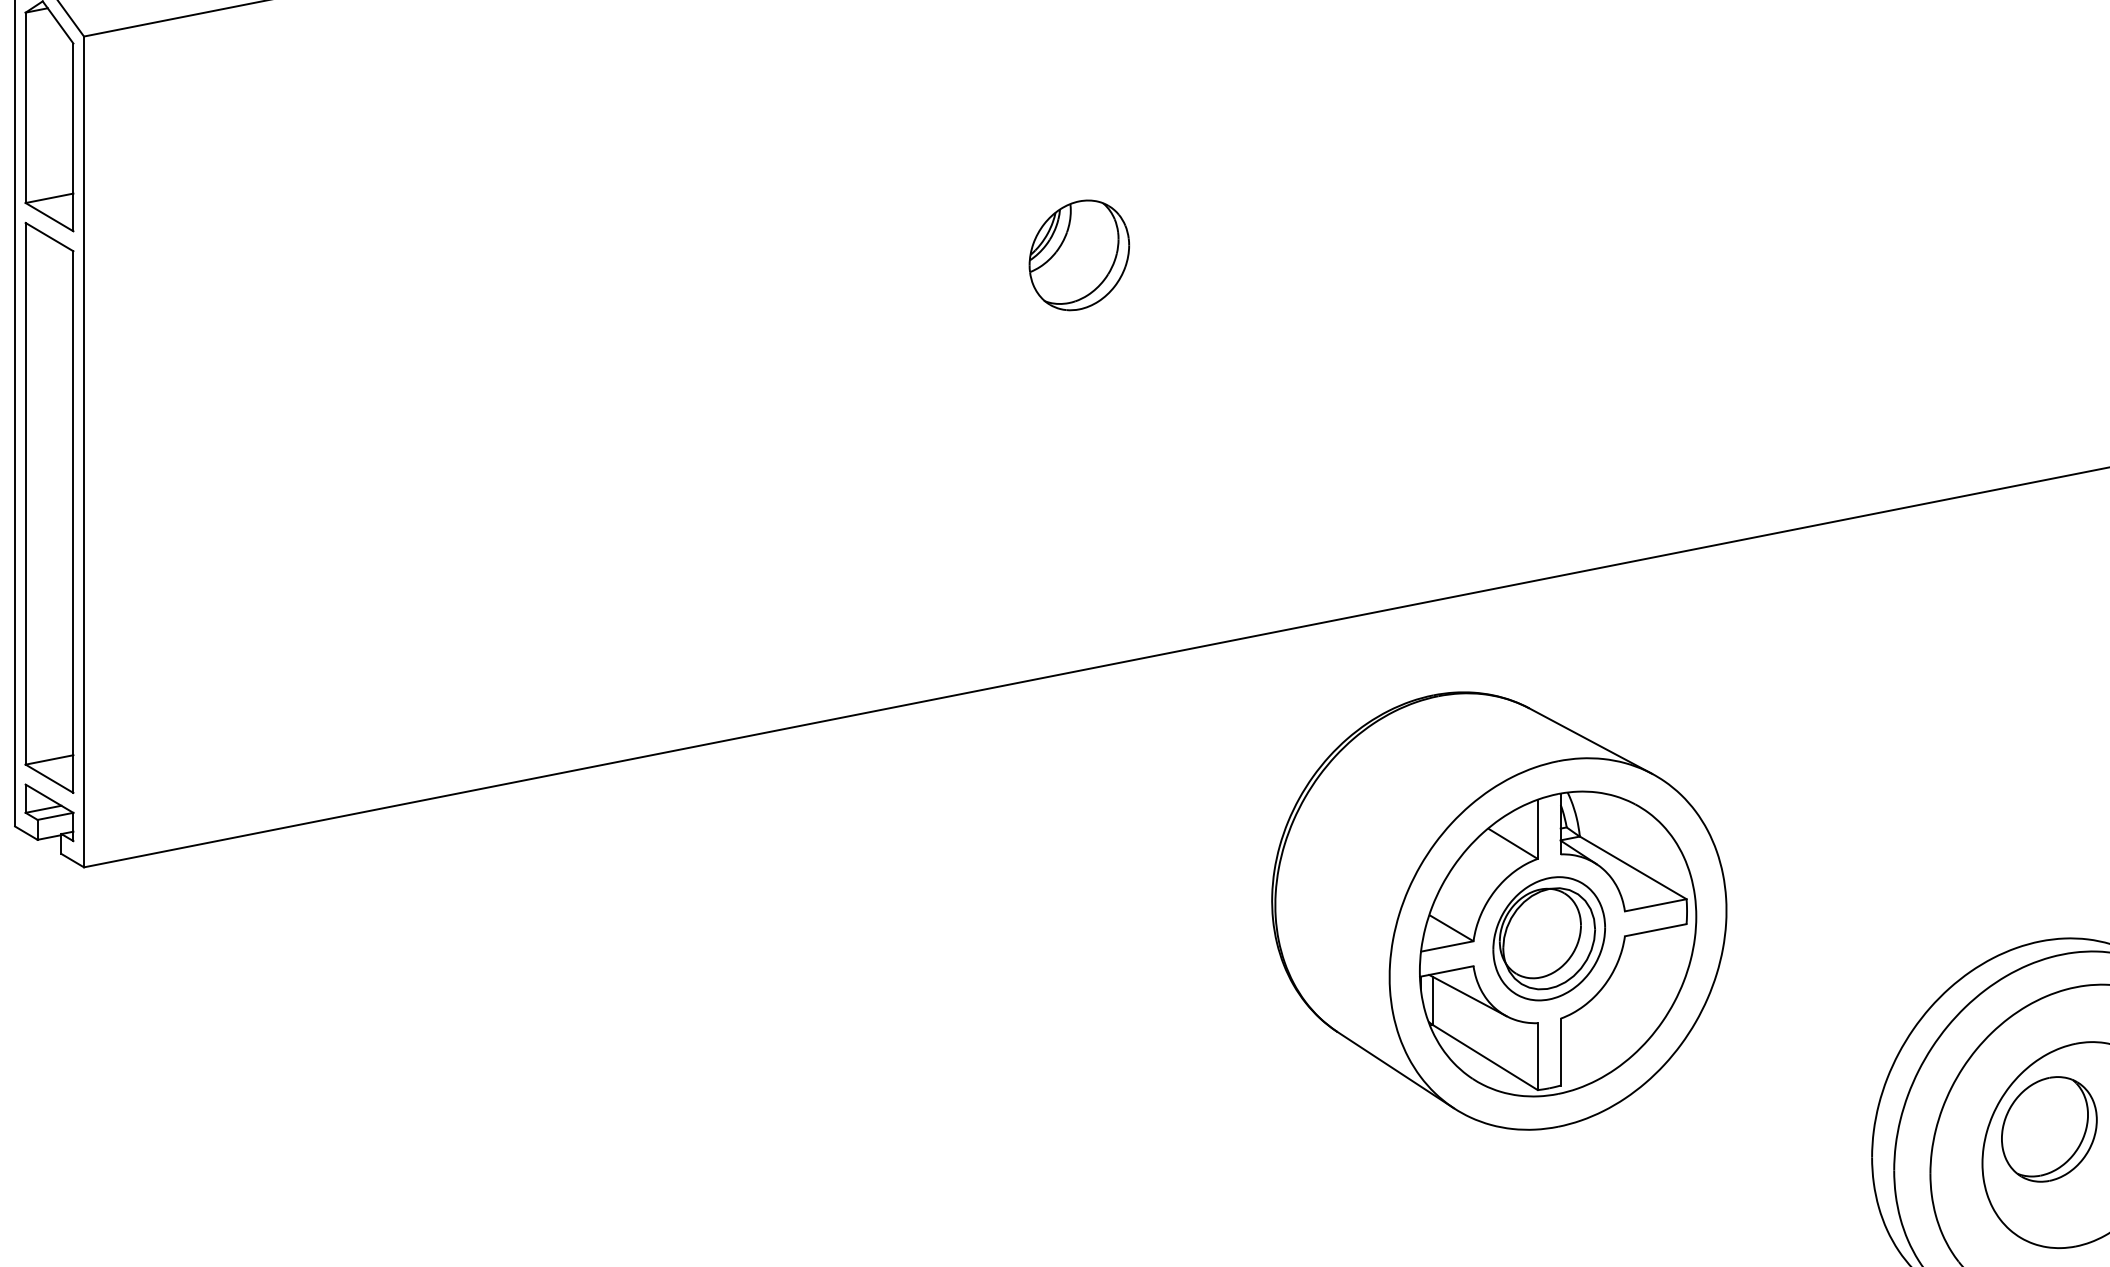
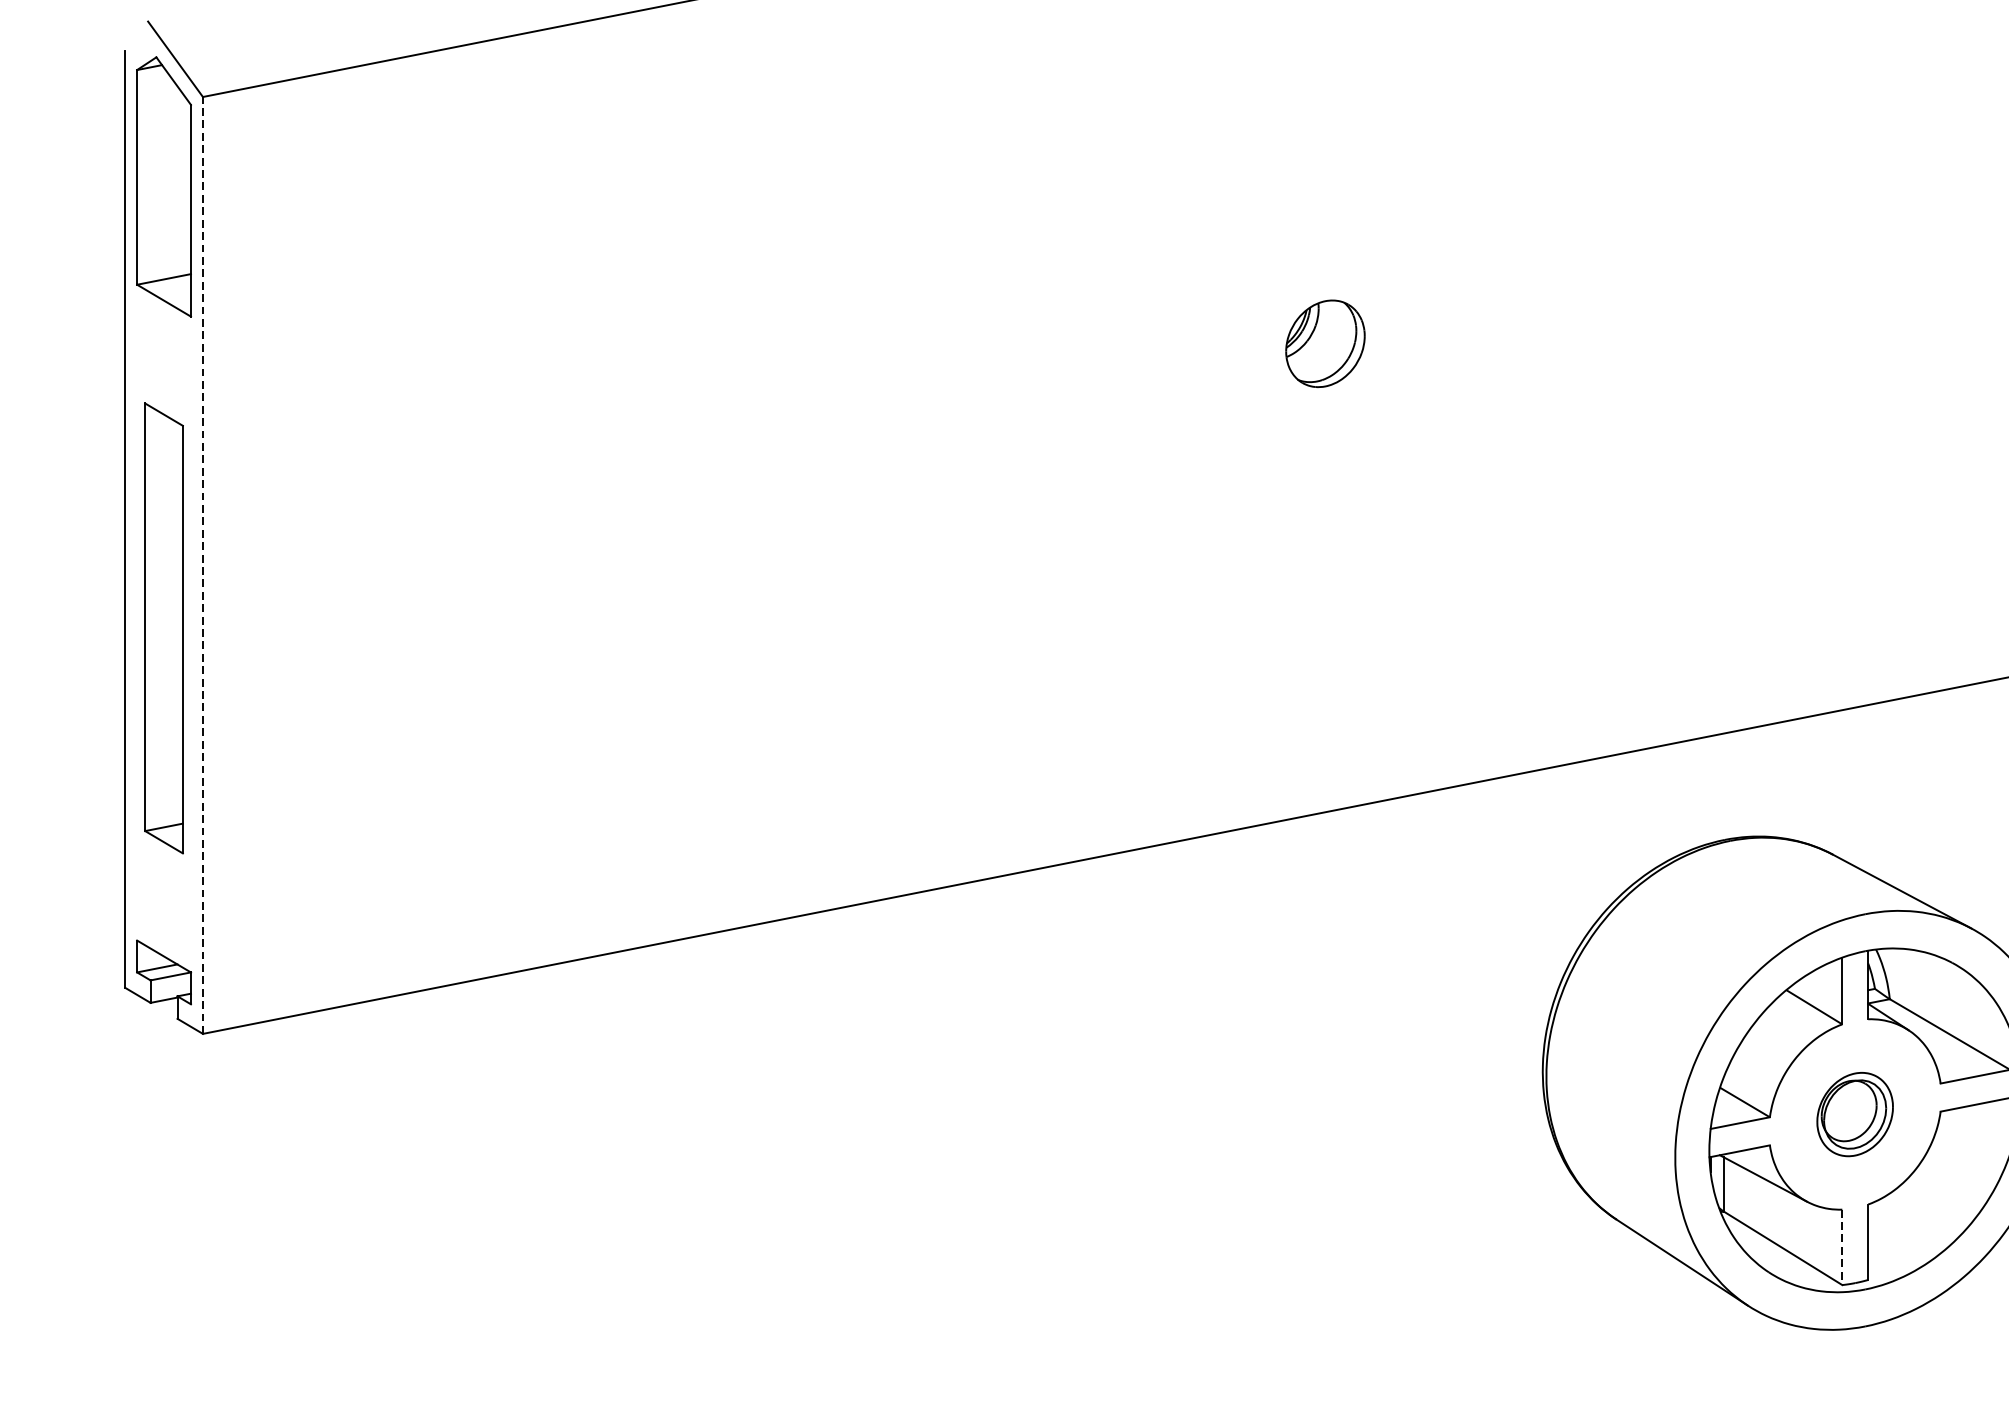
part: (1079, 255) -> (1325, 343), size x0.7
line: (84, 451) -> (203, 564), solid -> dashed
part: (49, 507) -> (164, 628), size x0.7
part: (1548, 938) -> (1854, 1114), size x0.6
line: (1537, 1057) -> (1842, 1248), solid -> dashed

